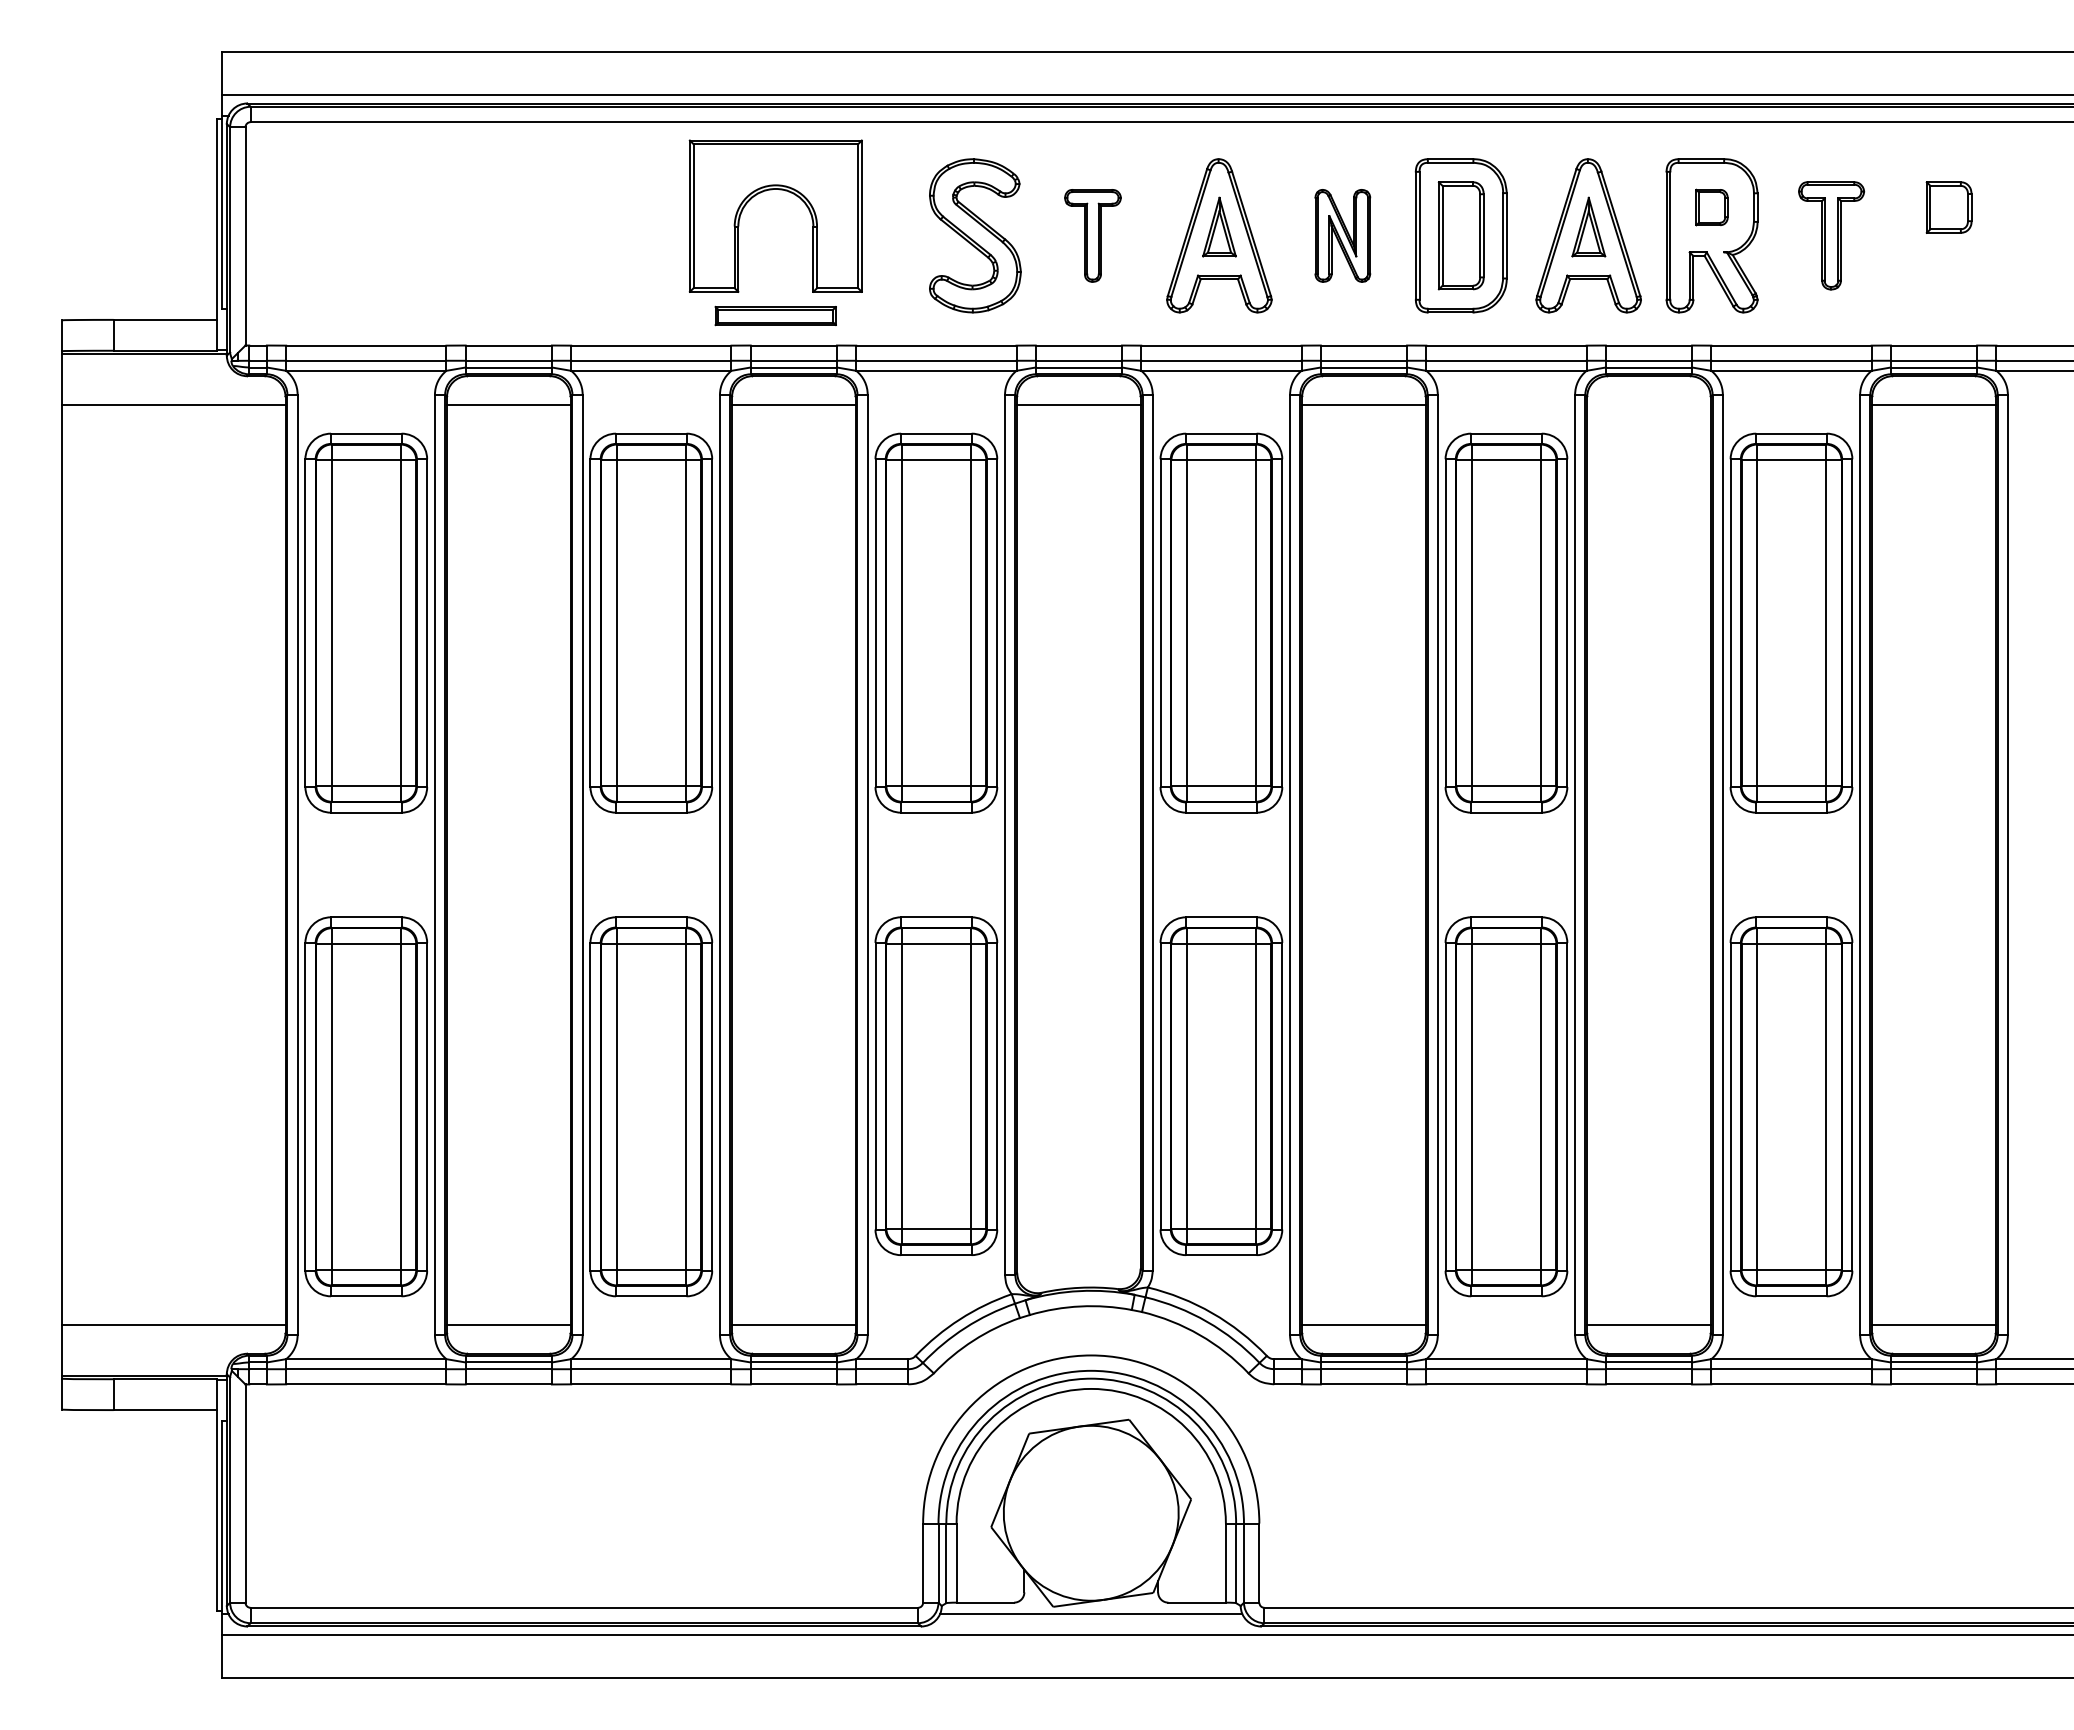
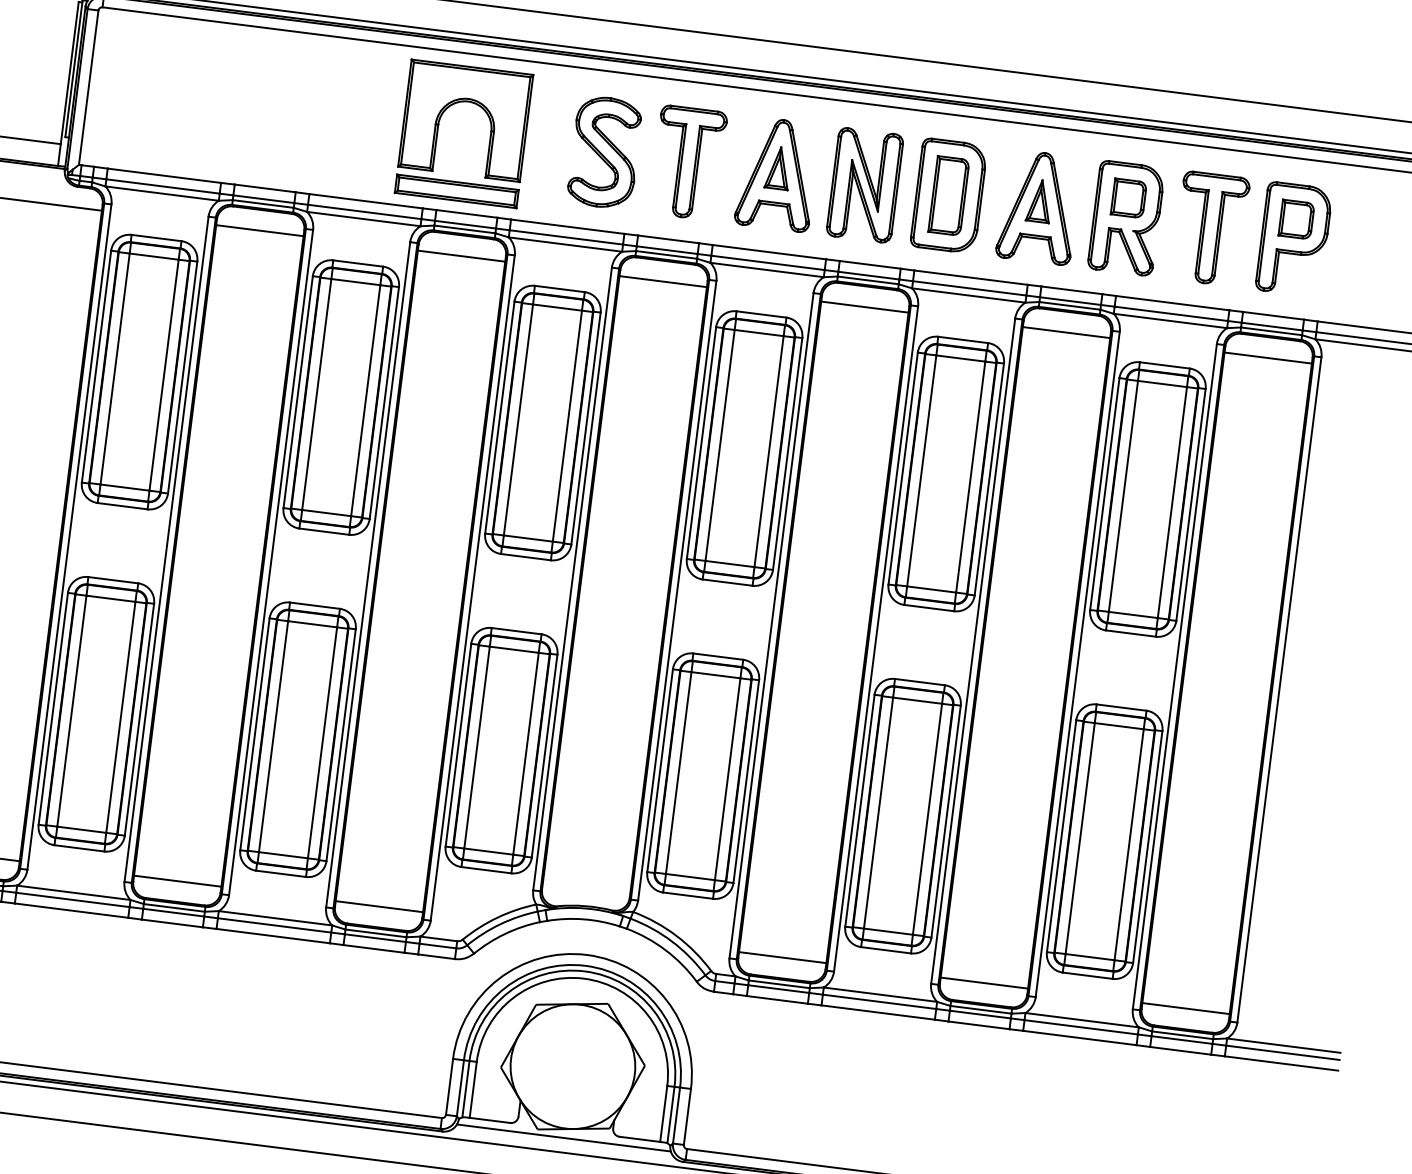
part: (1711, 207) -> (1128, 198), size x1.43
part: (1092, 235) -> (688, 162), size x1.67
part: (1342, 235) -> (864, 185), size x1.67
part: (1831, 235) -> (1210, 228), size x1.43
part: (1948, 235) -> (1293, 239), added
part: (775, 315) -> (456, 191), size x1.43
line: (1648, 405) -> (1066, 332), added

